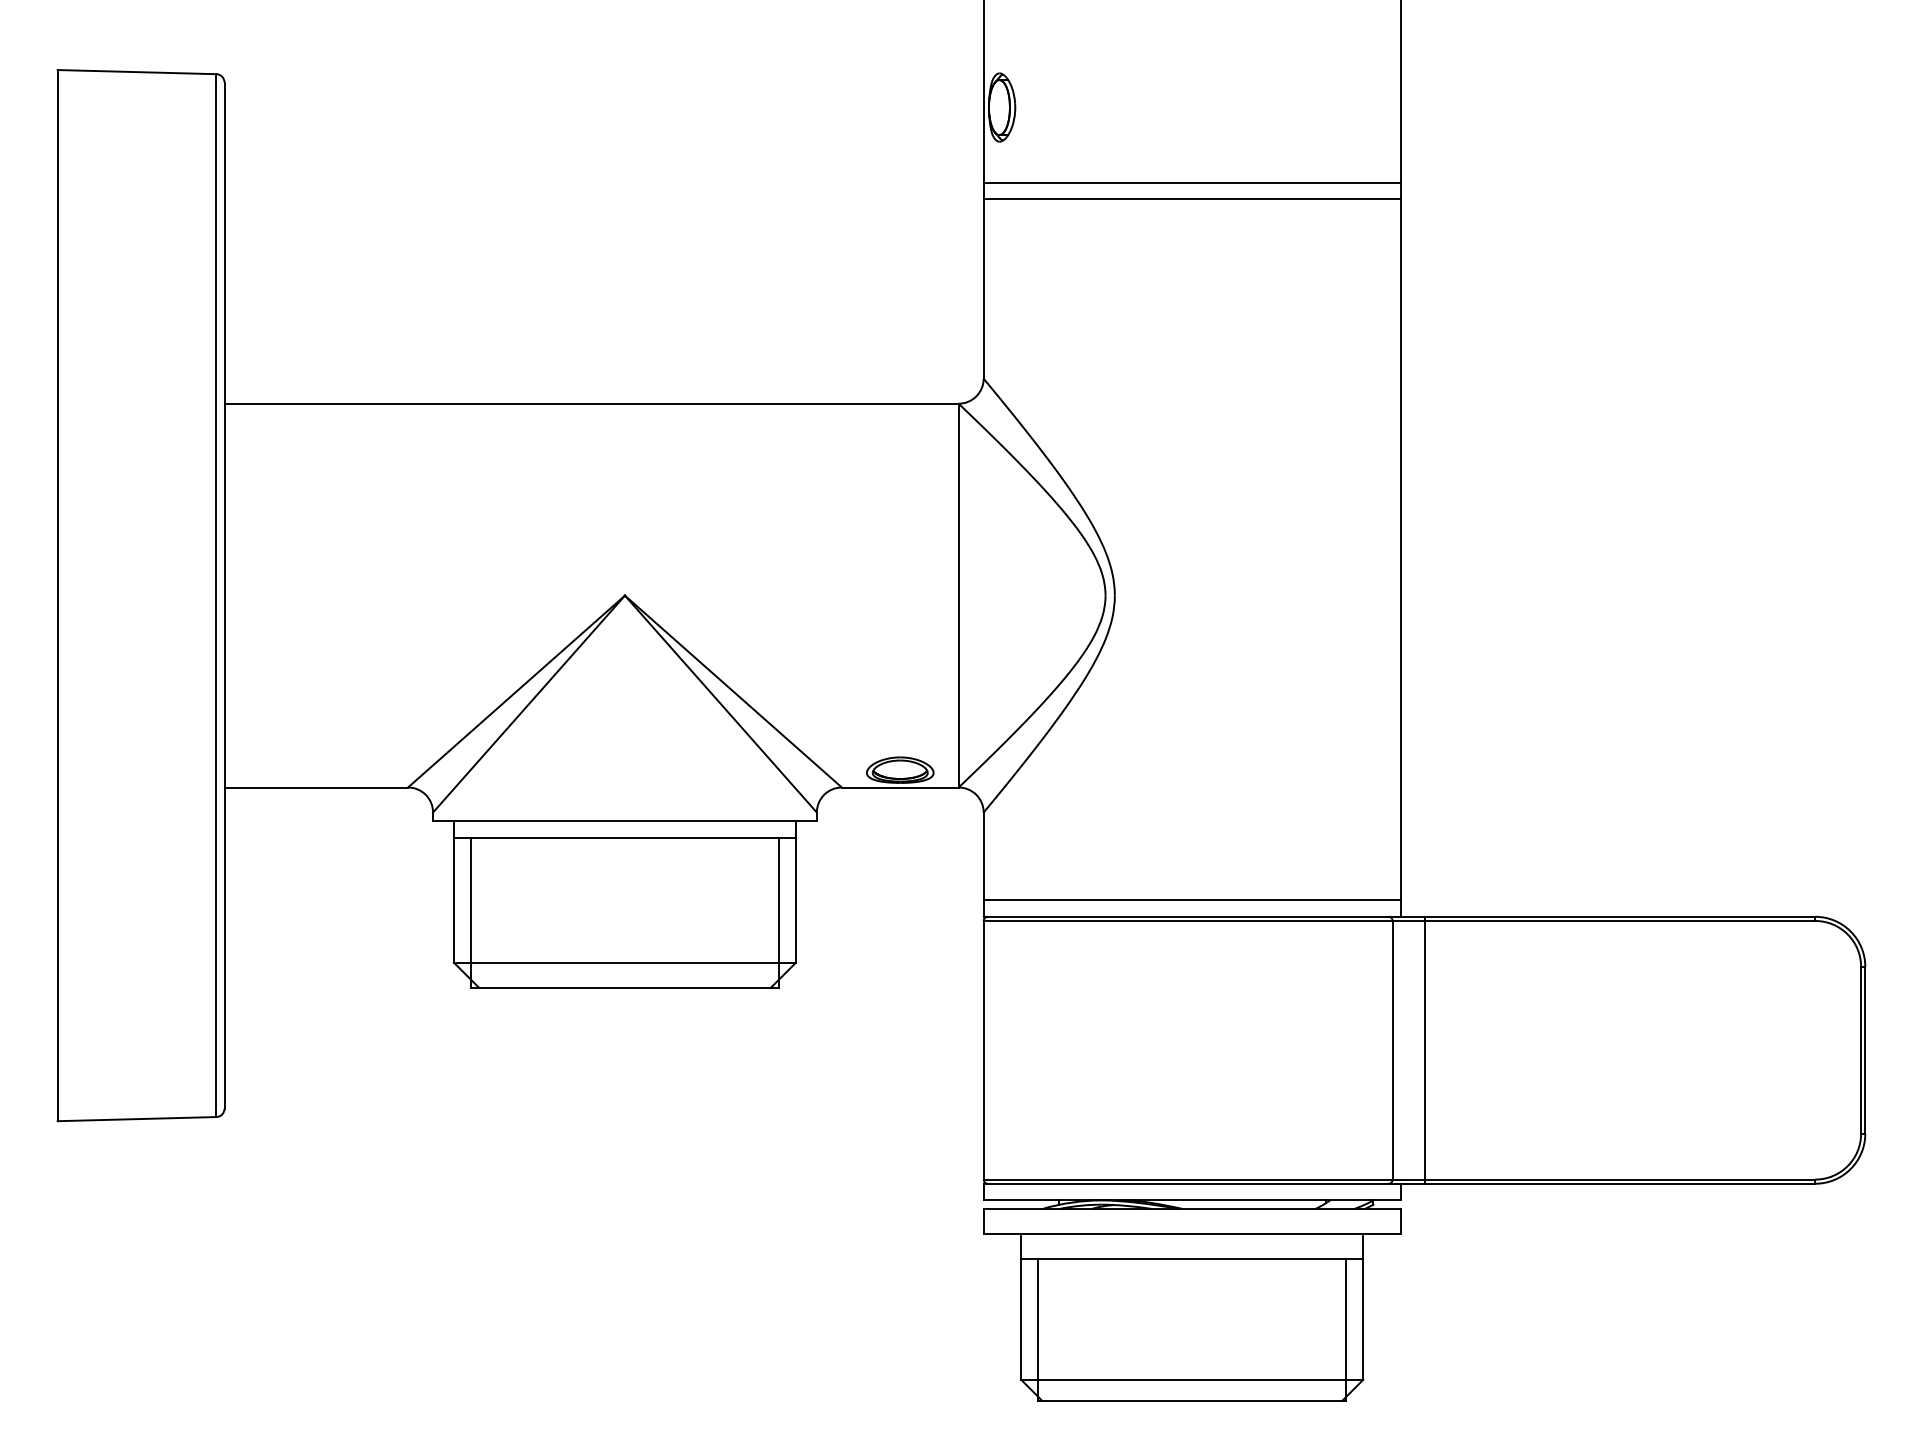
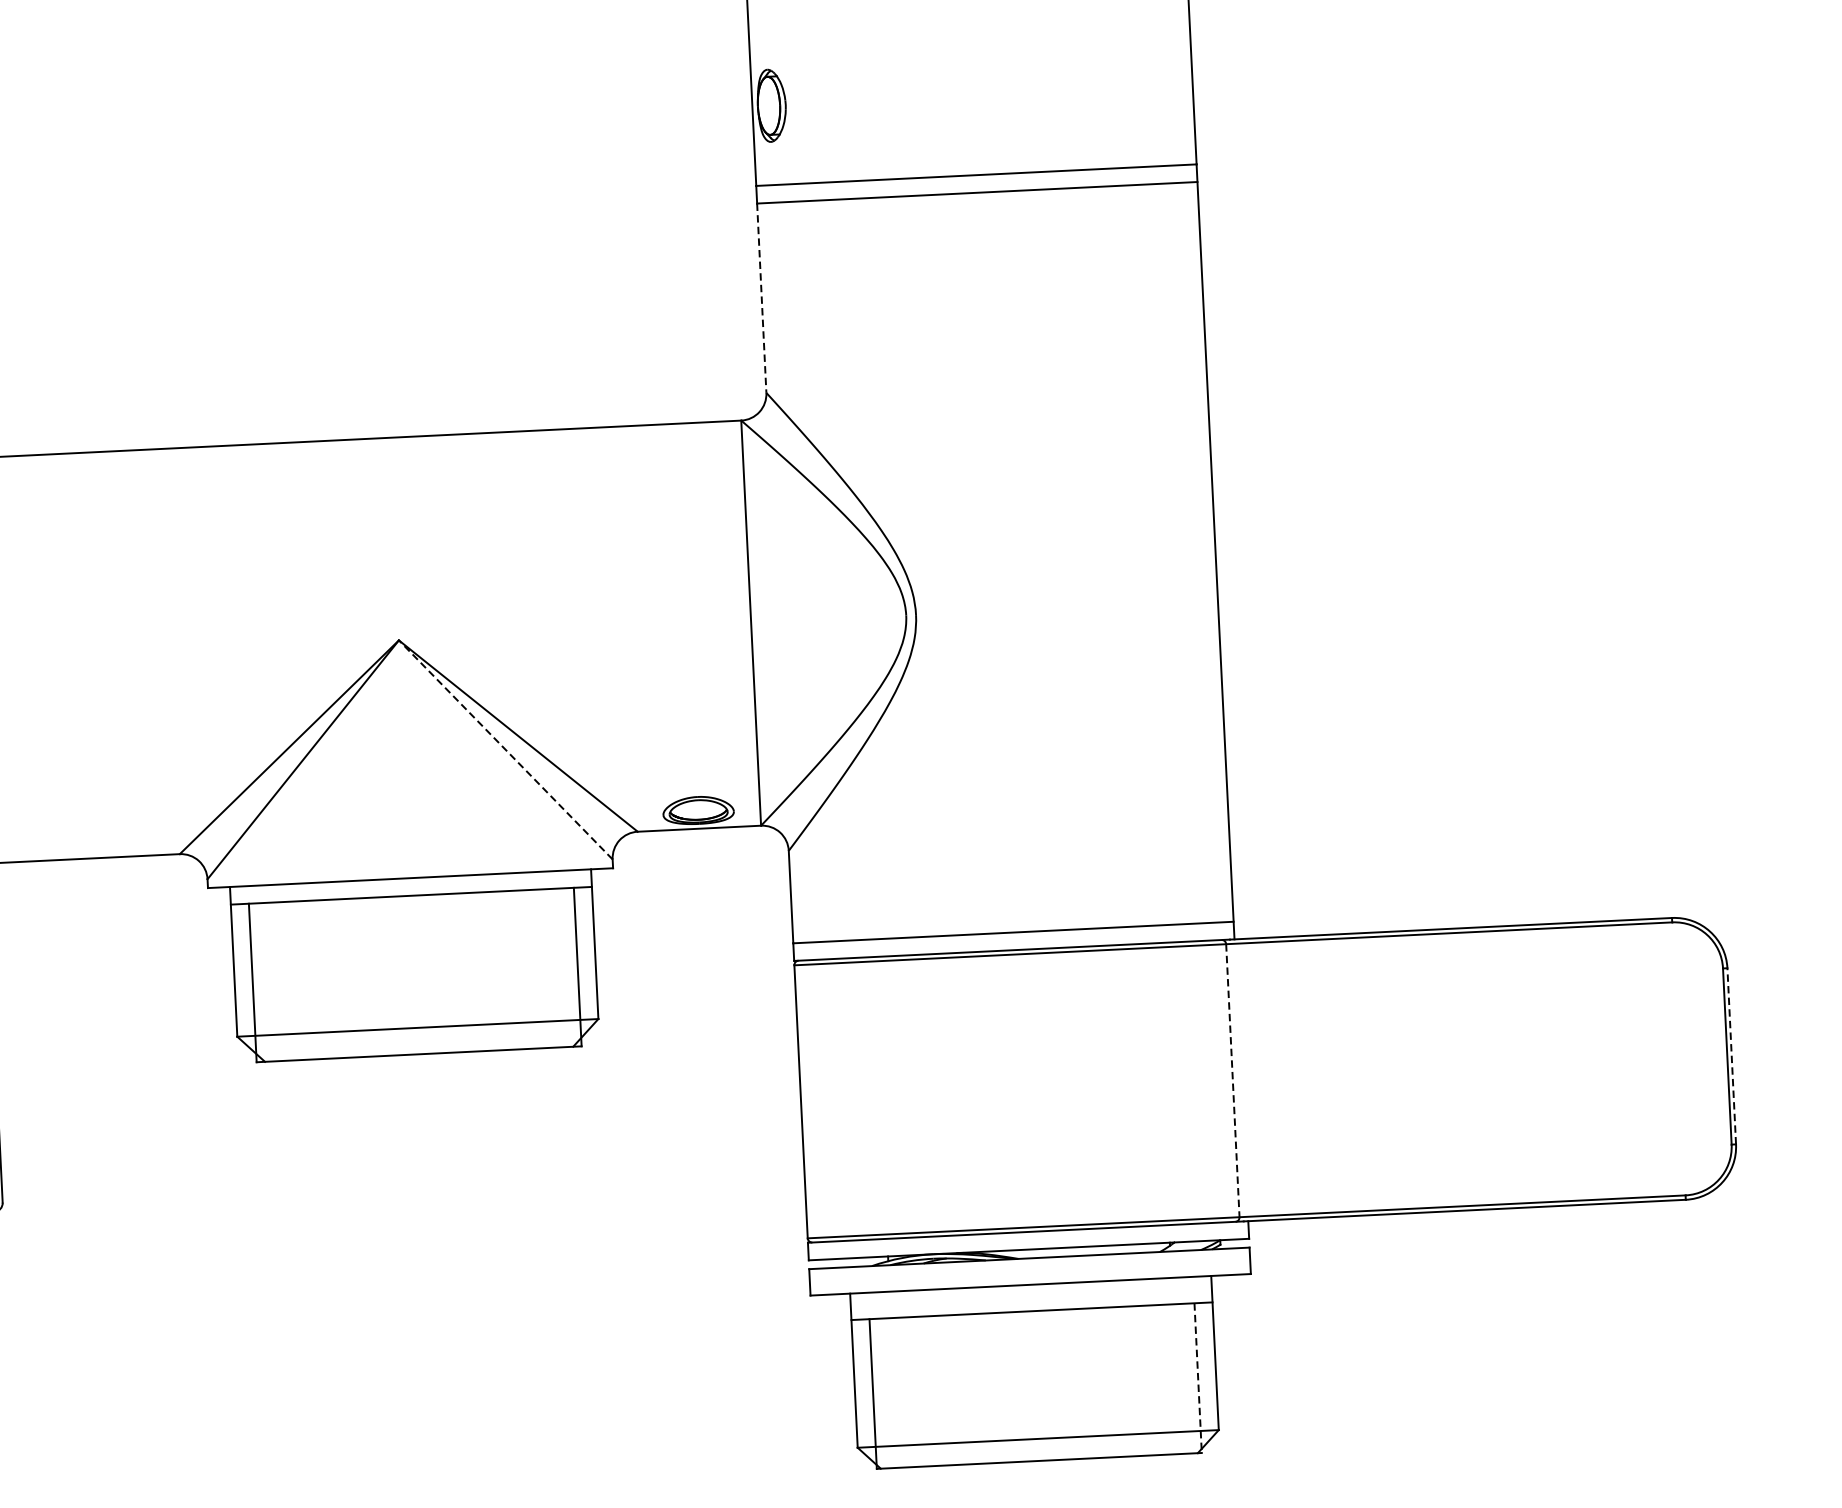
line: (983, 289) -> (761, 298), solid -> dashed
line: (720, 704) -> (505, 750), solid -> dashed
line: (1424, 1049) -> (1266, 1078), removed
line: (1865, 1049) -> (1731, 1055), solid -> dashed
line: (1392, 1050) -> (1232, 1080), solid -> dashed
line: (1346, 1329) -> (1198, 1377), solid -> dashed

